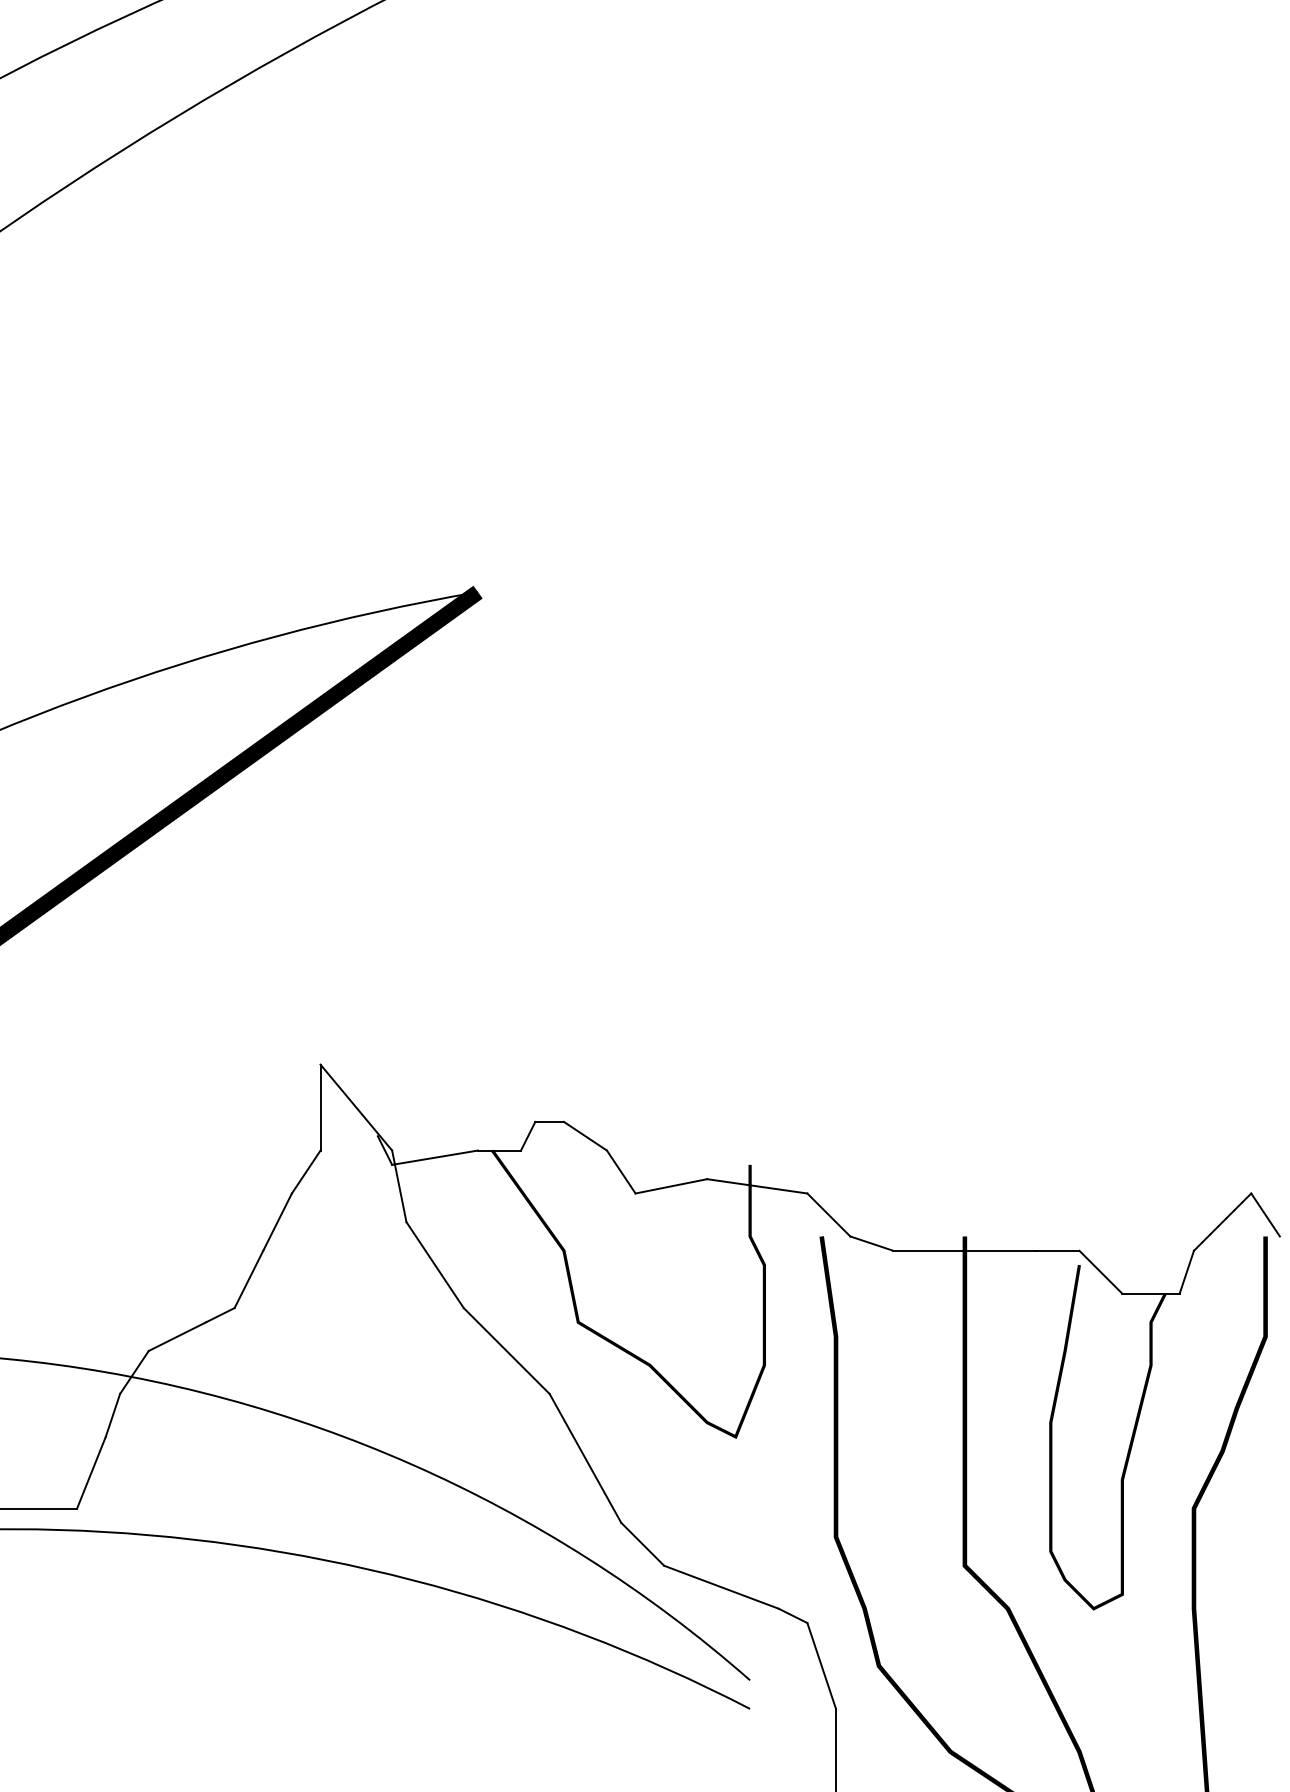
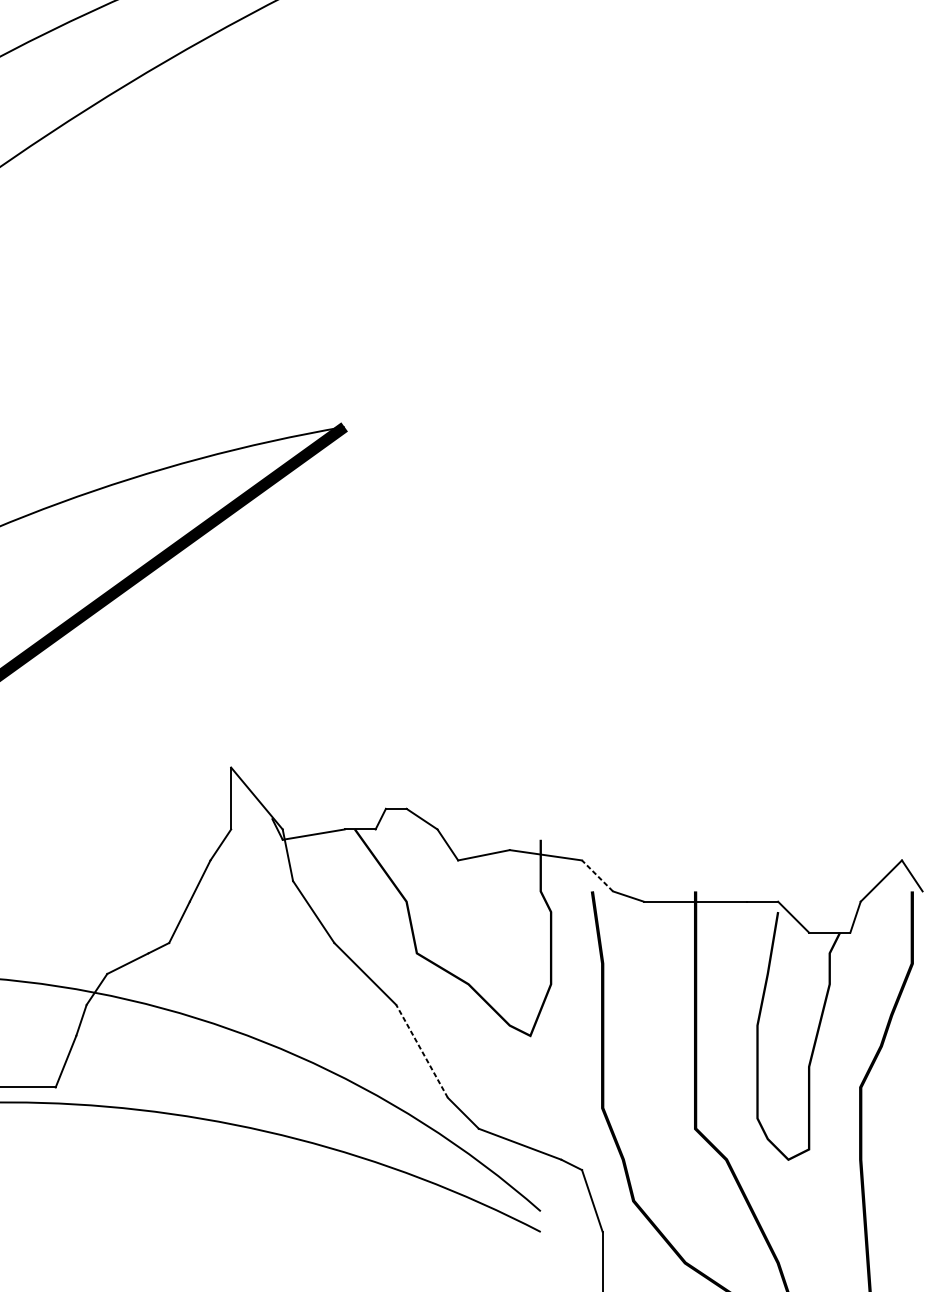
line: (828, 1214) -> (597, 875), solid -> dashed
line: (585, 1458) -> (422, 1051), solid -> dashed

